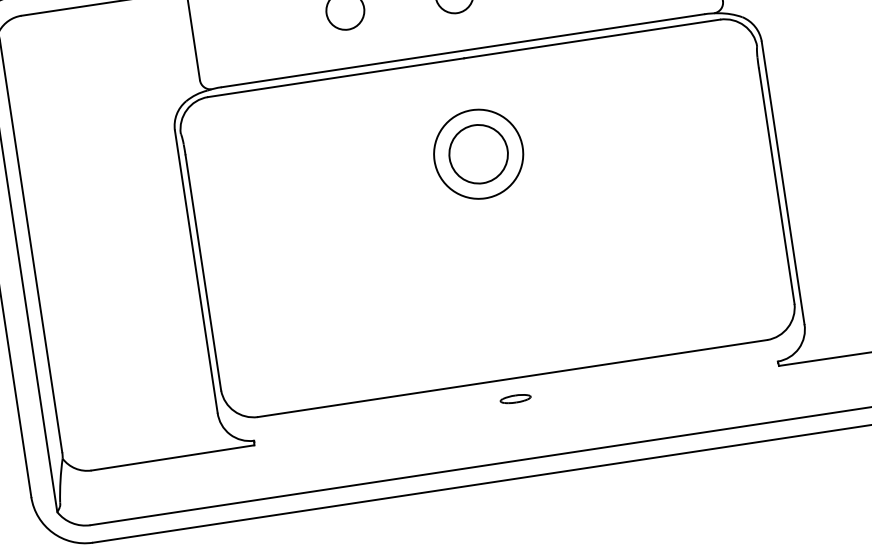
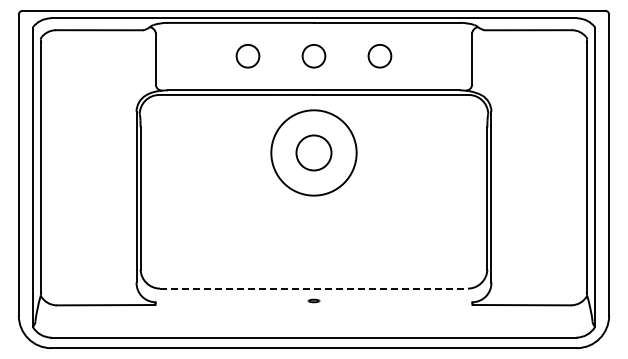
circle: (477, 153) -> (313, 152), size x1.6
line: (513, 378) -> (314, 288), solid -> dashed
part: (514, 398) -> (313, 300), size x0.6

